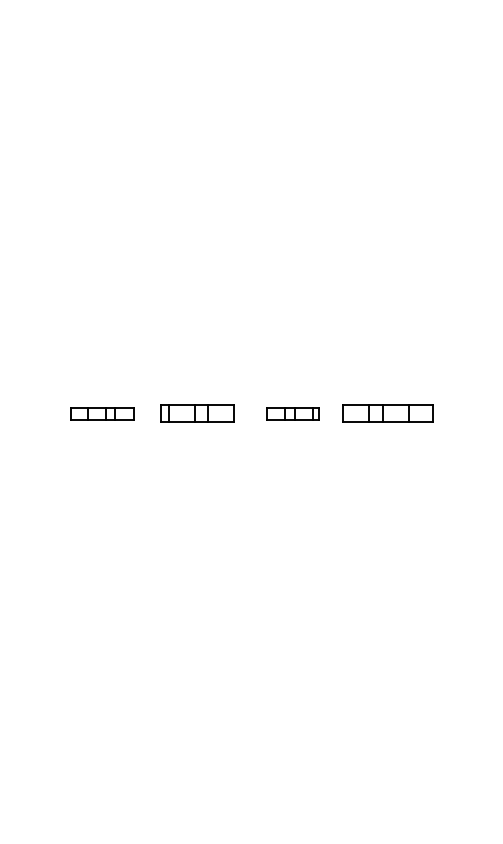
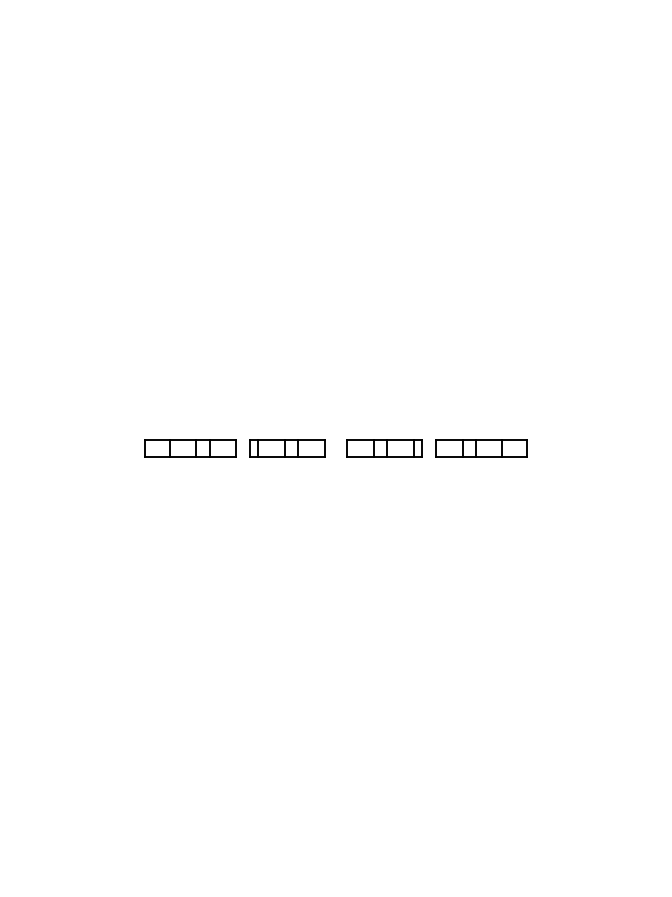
part: (102, 413) -> (190, 448), size x1.43
part: (292, 413) -> (384, 448), size x1.43

